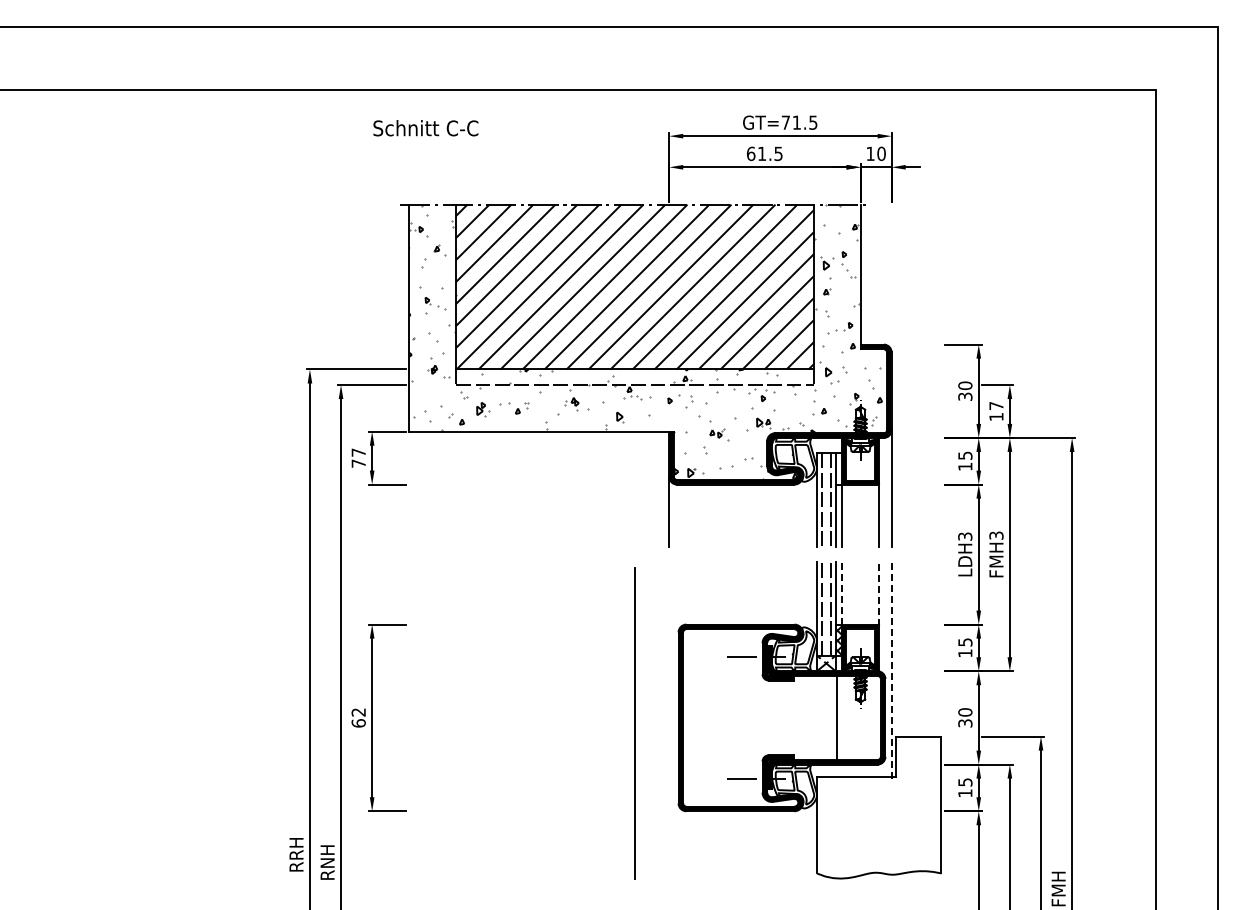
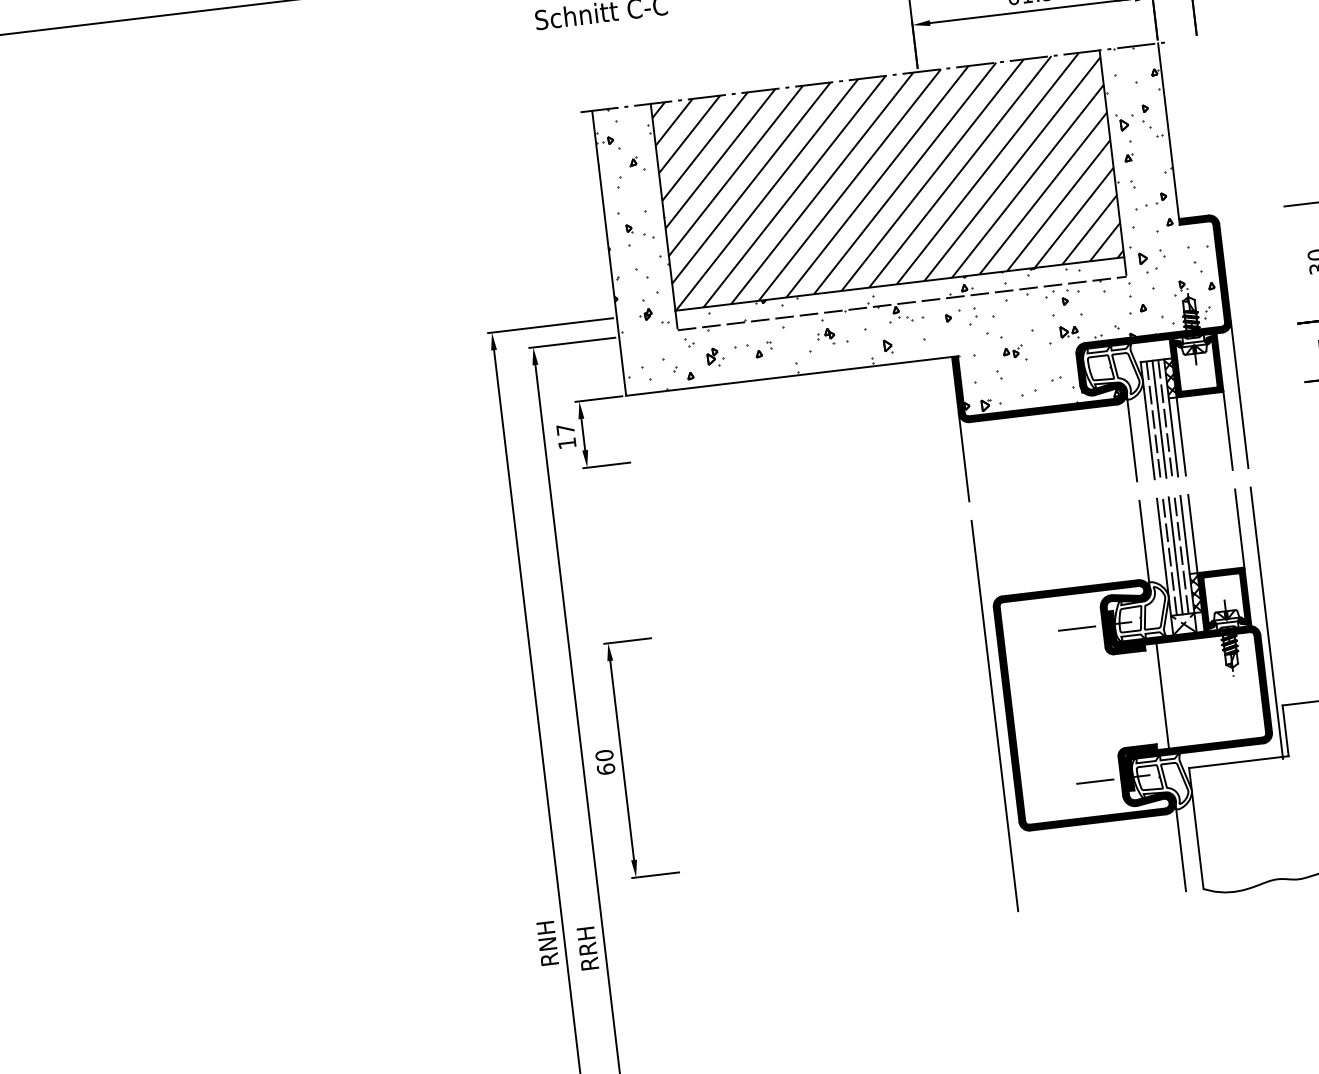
hatch: (645, 341) -> (908, 247), added
text: (358, 463) -> (566, 443), 77 -> 17
hatch: (838, 468) -> (1169, 377), added
line: (826, 499) -> (1159, 418), added
line: (803, 511) -> (1132, 436), added
line: (841, 592) -> (1192, 532), dashed -> solid
line: (879, 593) -> (1240, 528), dashed -> solid
line: (803, 597) -> (1145, 544), added
line: (826, 608) -> (1175, 555), added
line: (891, 669) -> (1266, 622), dashed -> solid
text: (358, 712) -> (604, 755), 62 -> 60
line: (837, 717) -> (1163, 695), moved
line: (634, 723) -> (993, 715), moved
line: (803, 837) -> (1181, 845), added
text: (296, 854) -> (547, 943), RRH -> RNH
text: (327, 862) -> (587, 948), RNH -> RRH

